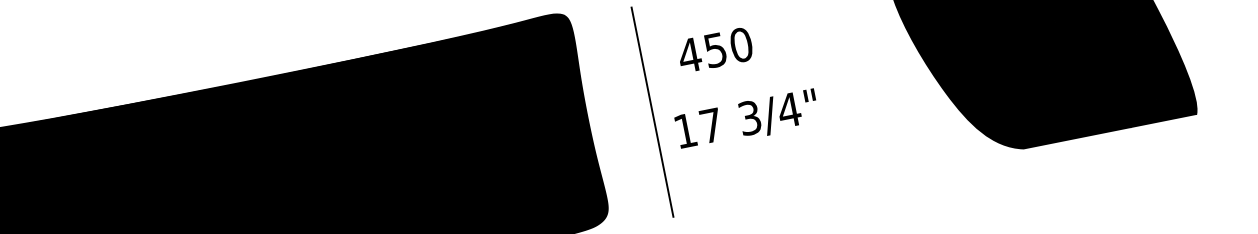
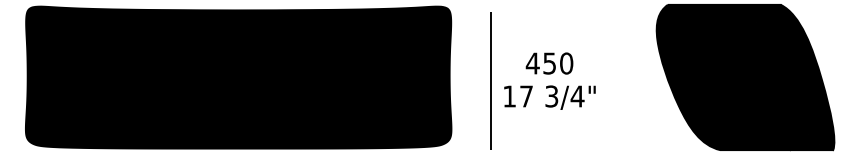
text: (715, 50) -> (549, 63), moved

